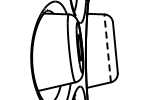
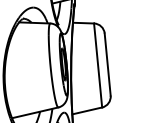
line: (107, 47) -> (97, 64), dashed -> solid

